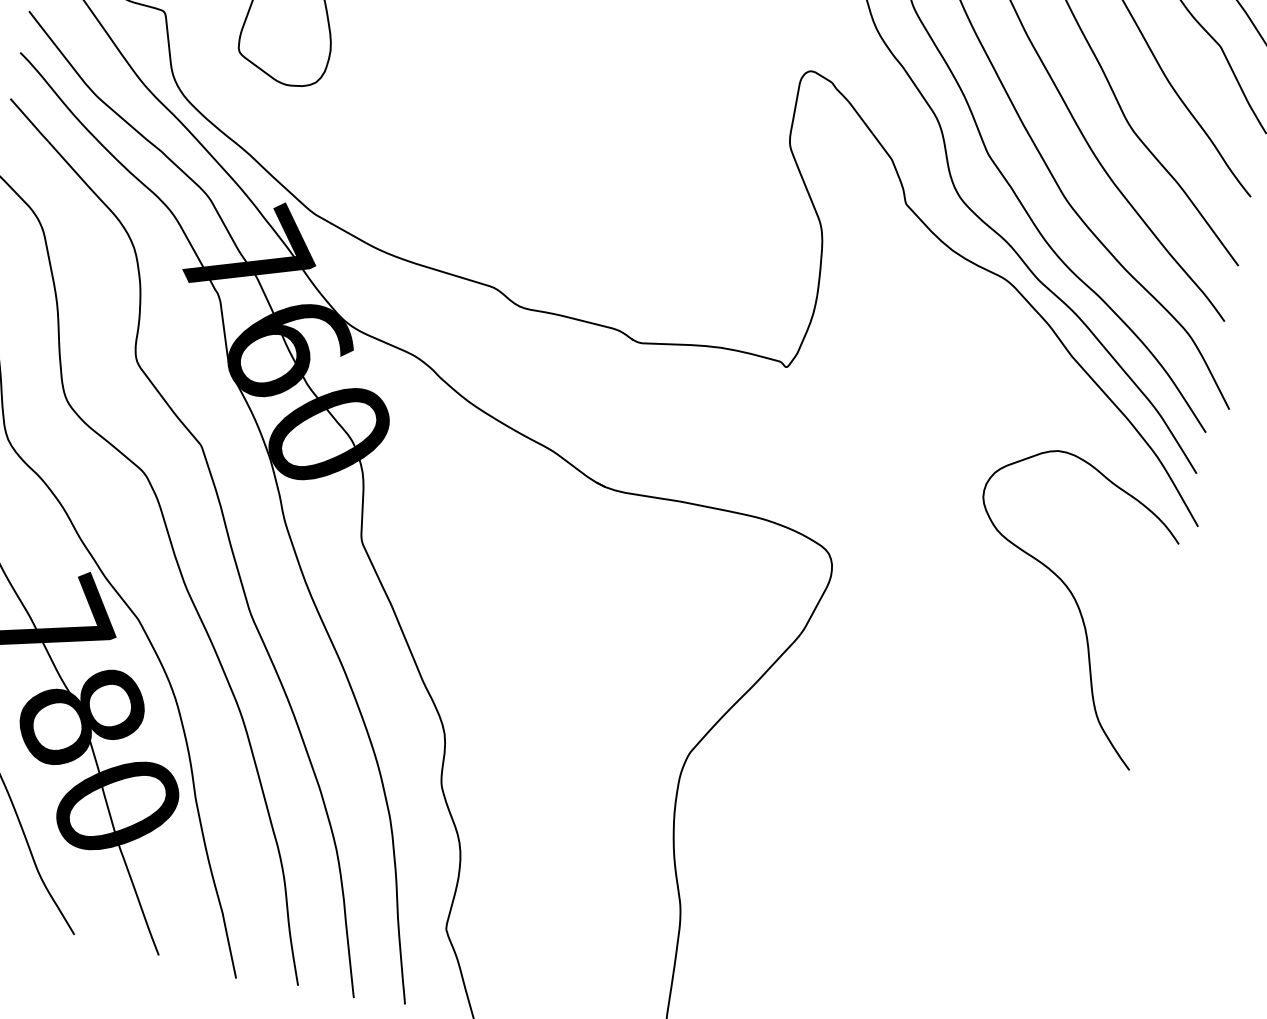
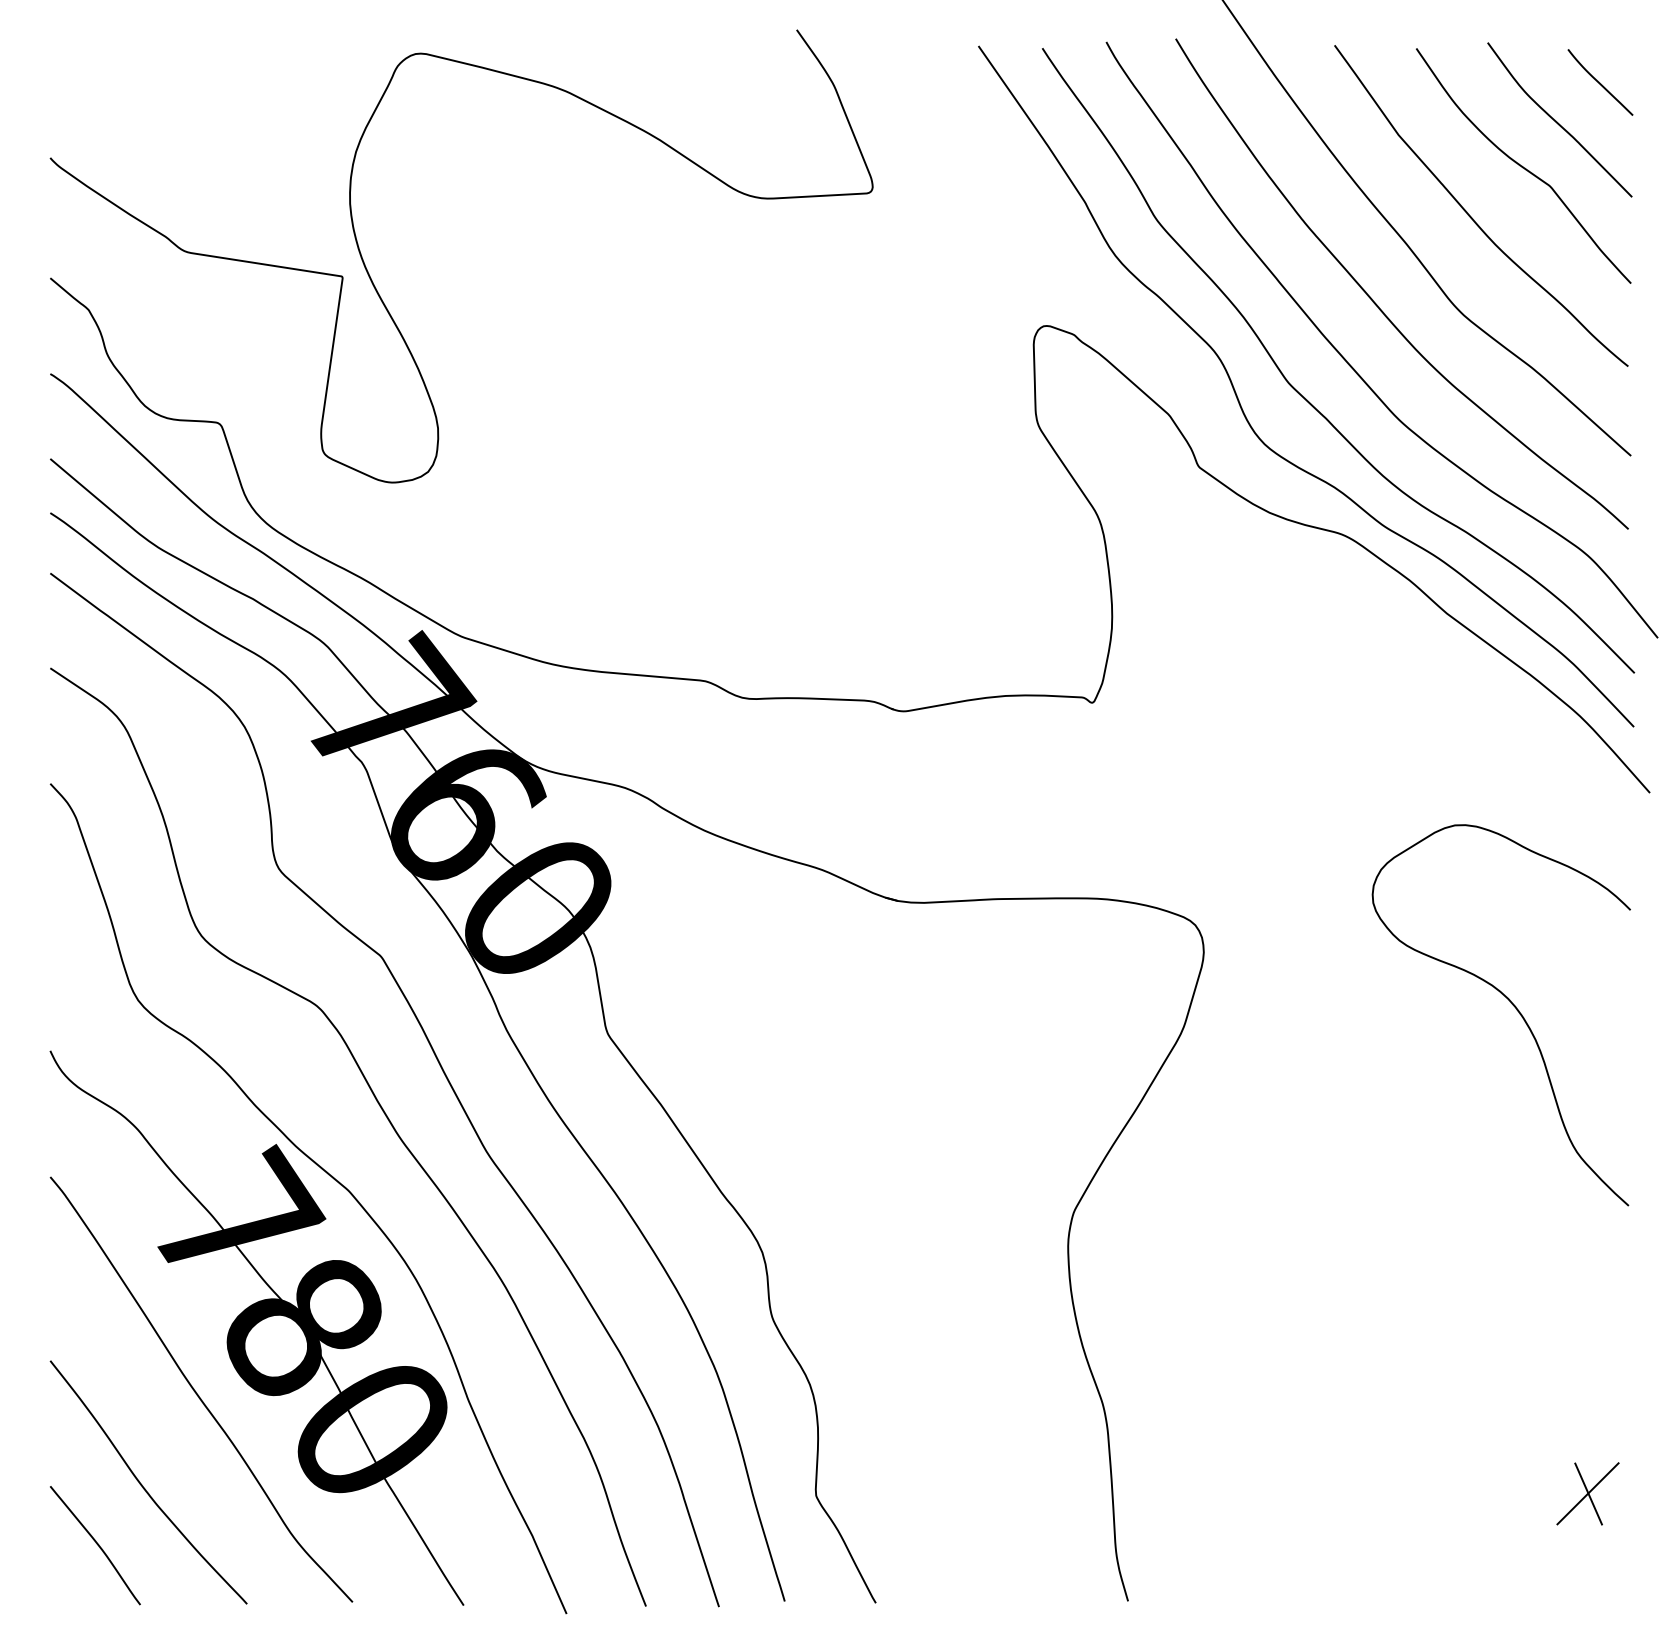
curve: (1072, 597) -> (1511, 1004), moved

